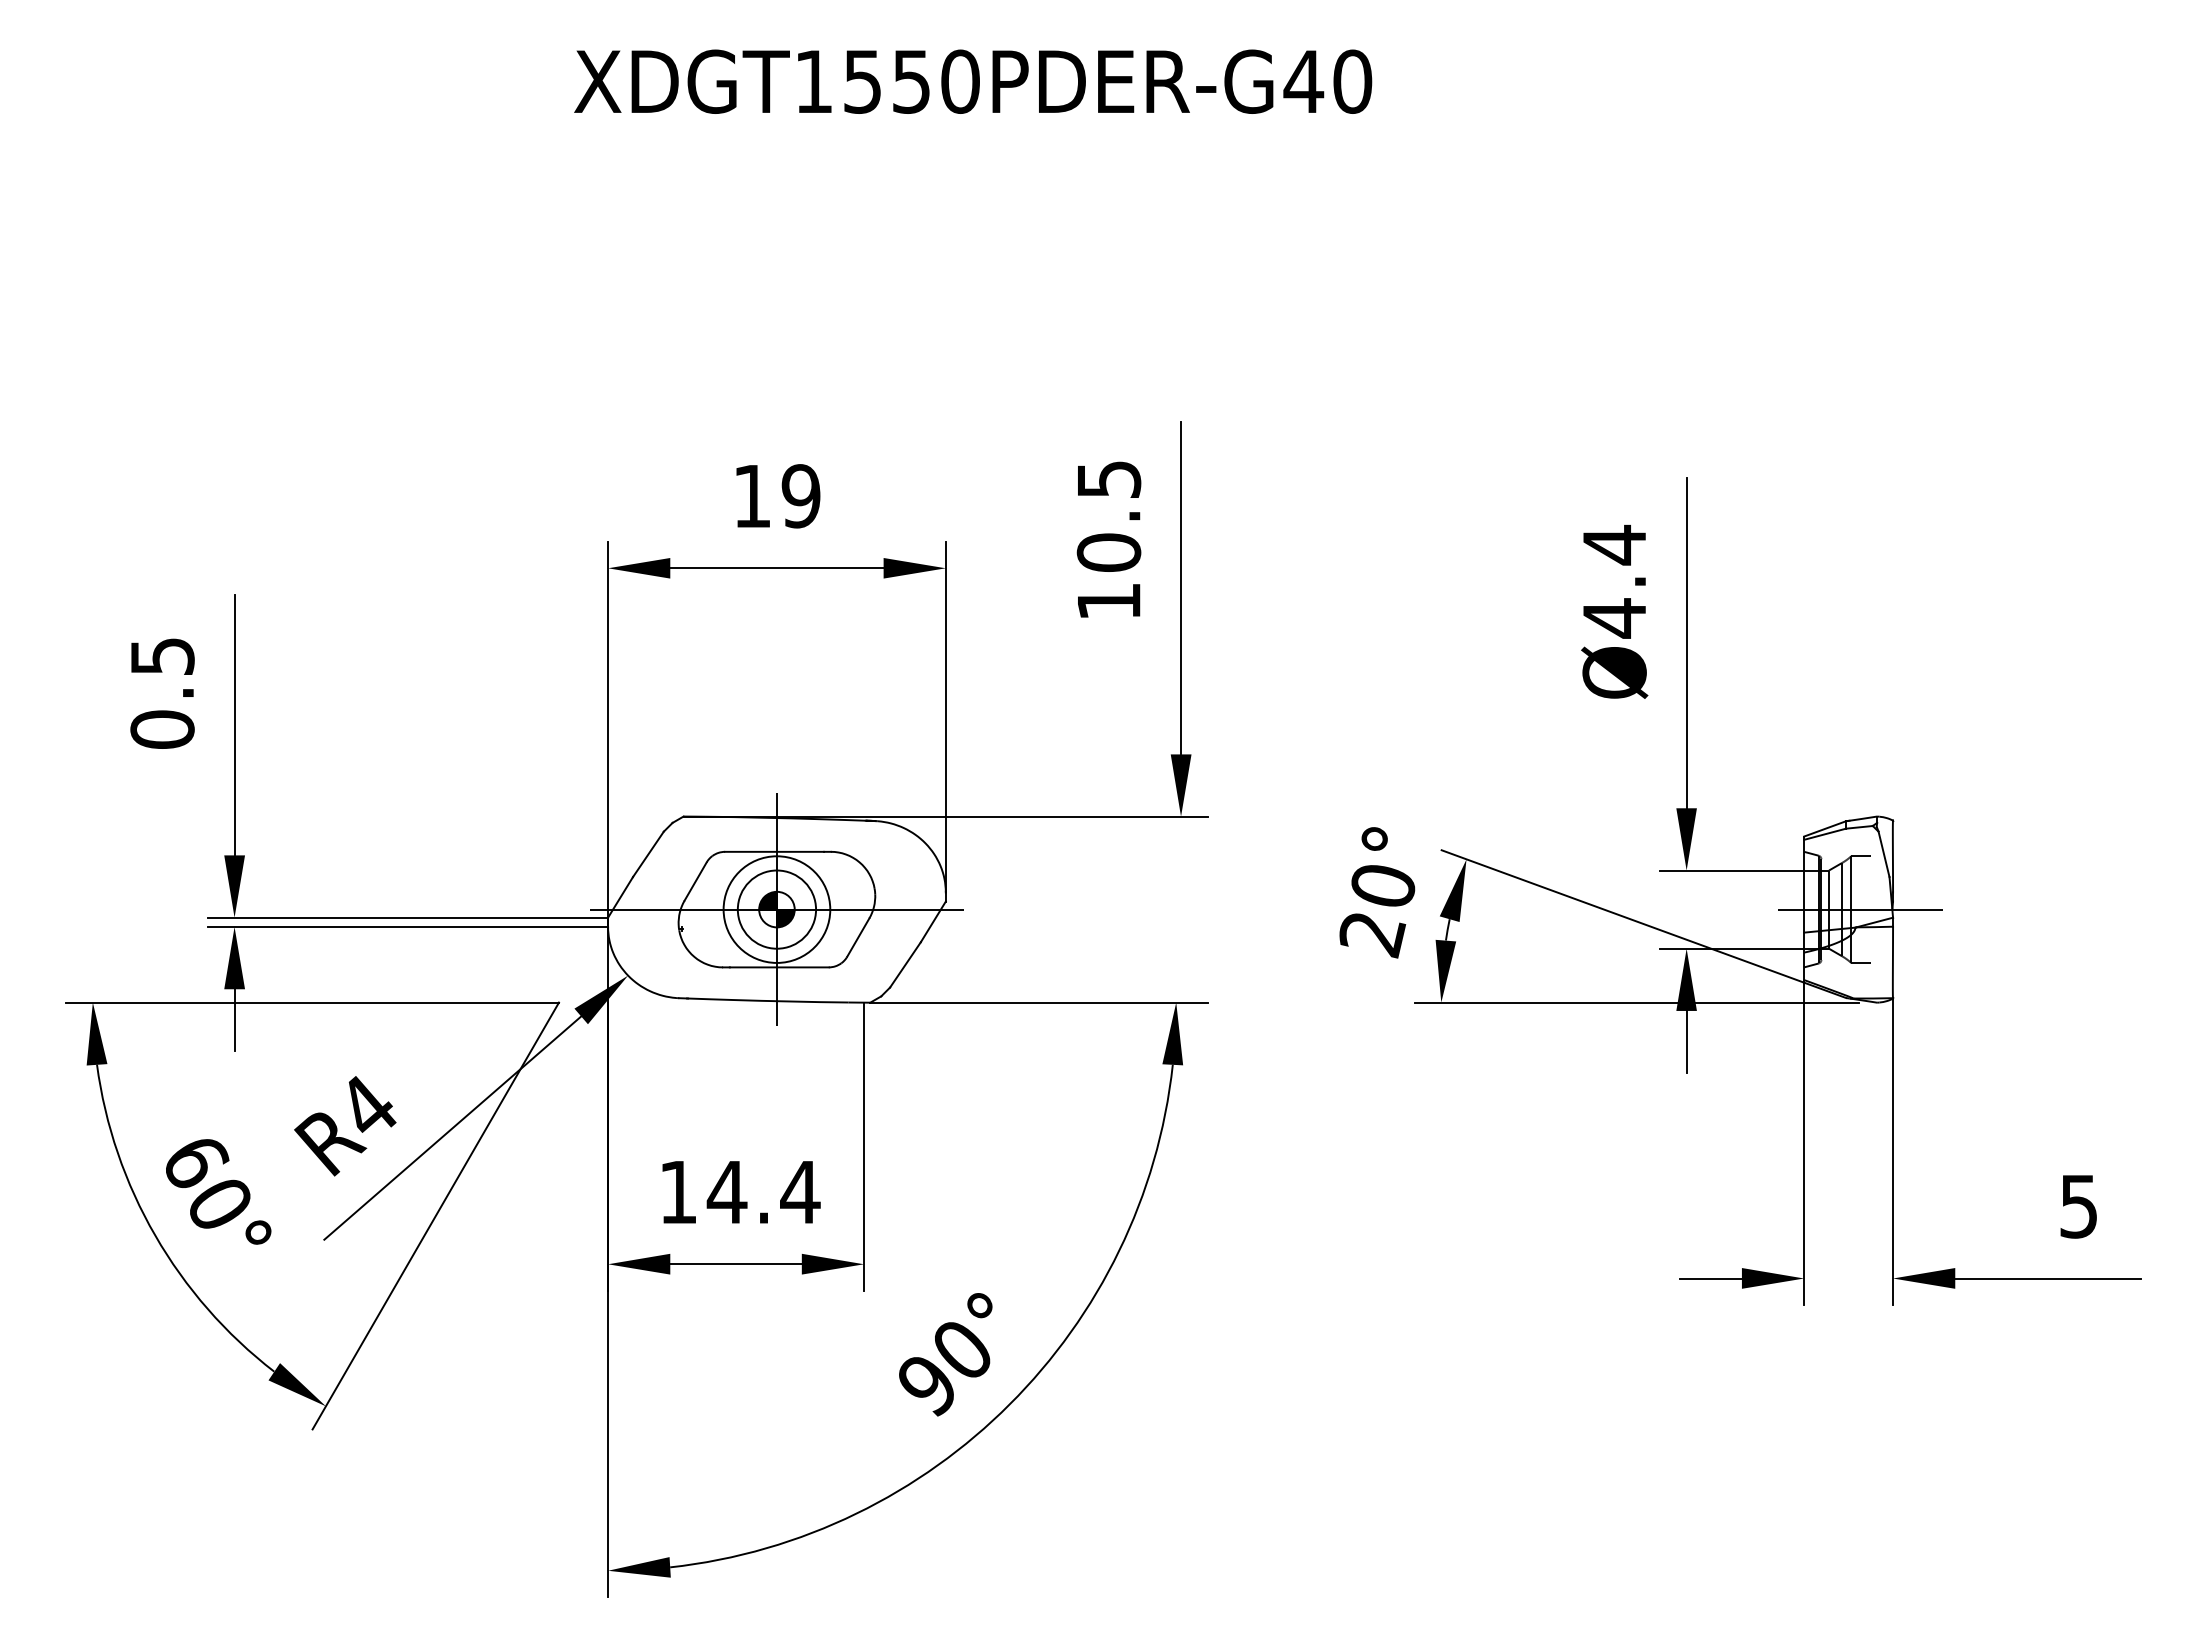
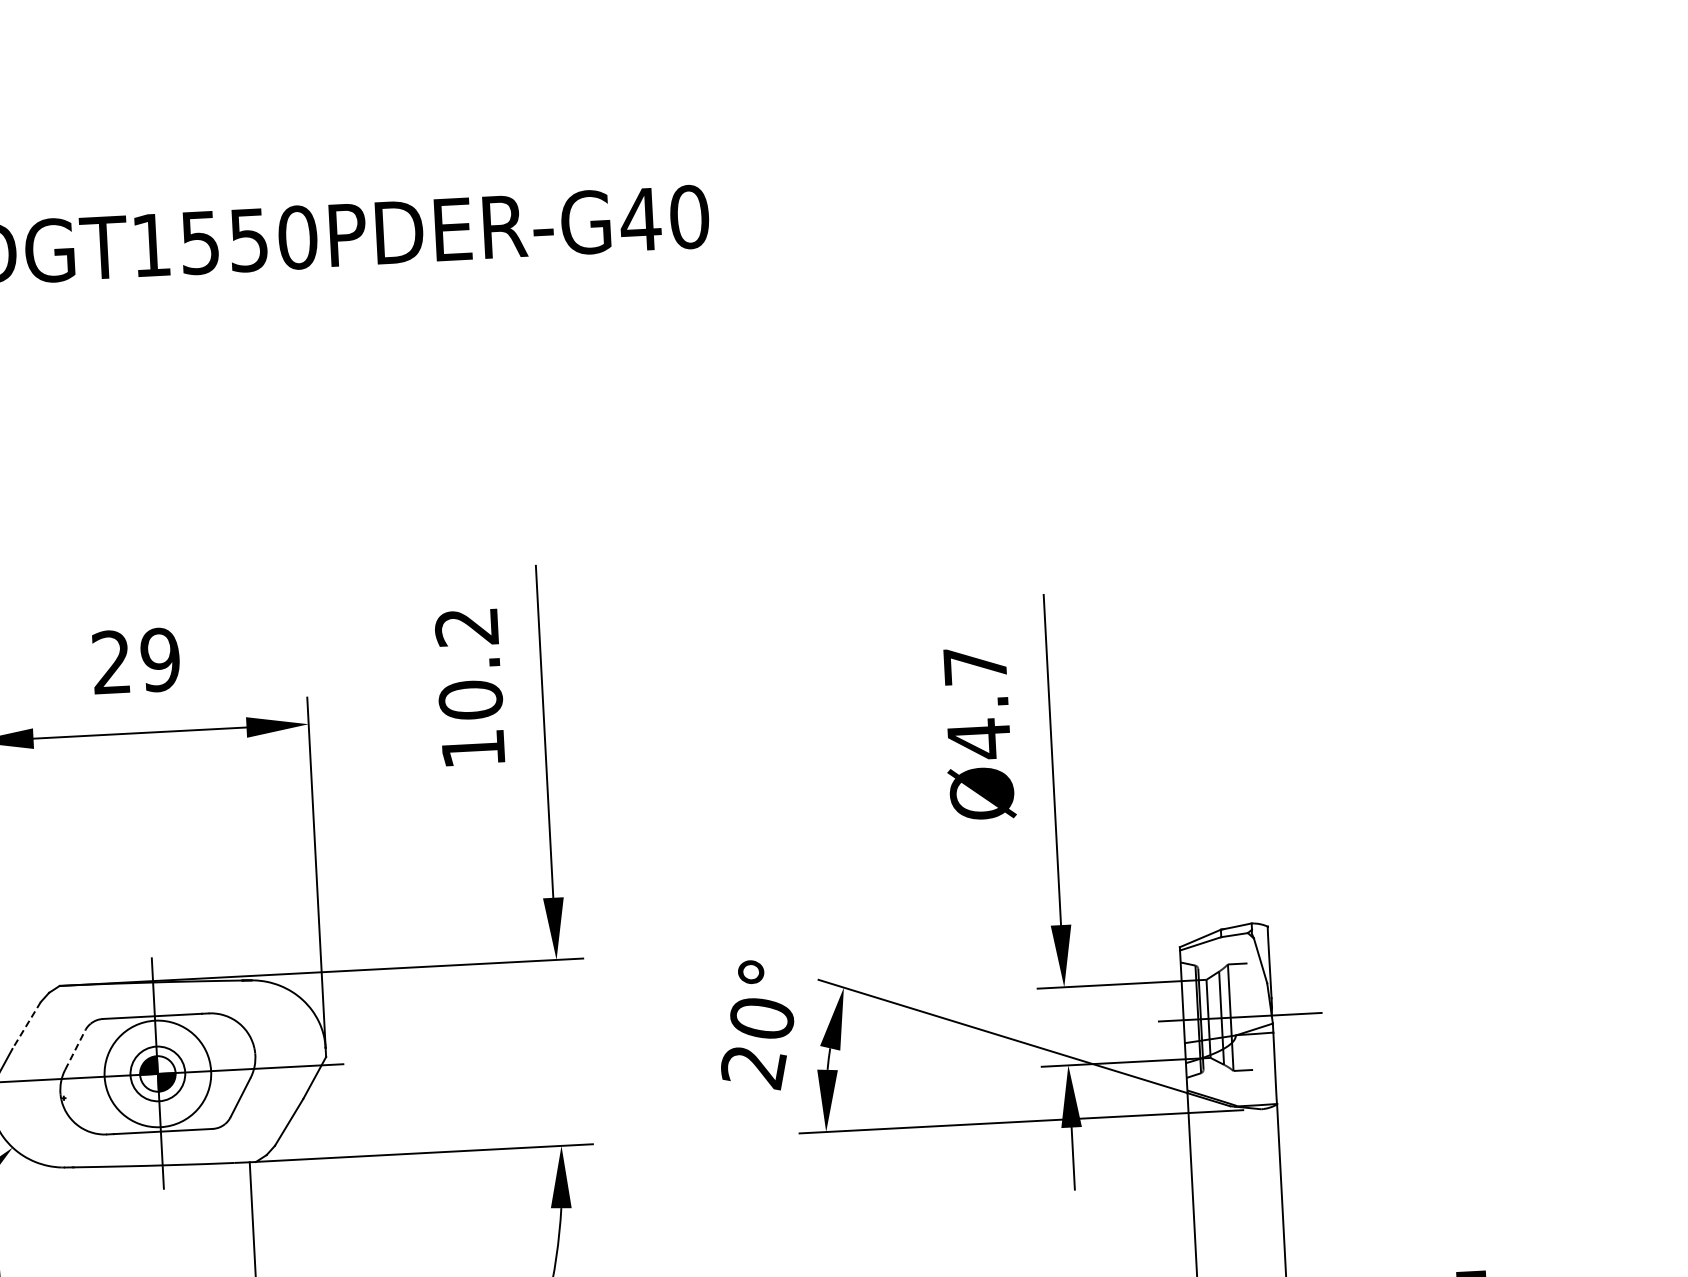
text: (1108, 479) -> (466, 627), 10.5 -> 10.2
text: (751, 495) -> (110, 661), 19 -> 29
text: (1614, 544) -> (975, 665), Ø4.4 -> Ø4.7
line: (648, 854) -> (26, 1025), solid -> dashed
line: (695, 881) -> (75, 1050), solid -> dashed
circle: (776, 909) -> (157, 1073), size x0.7

